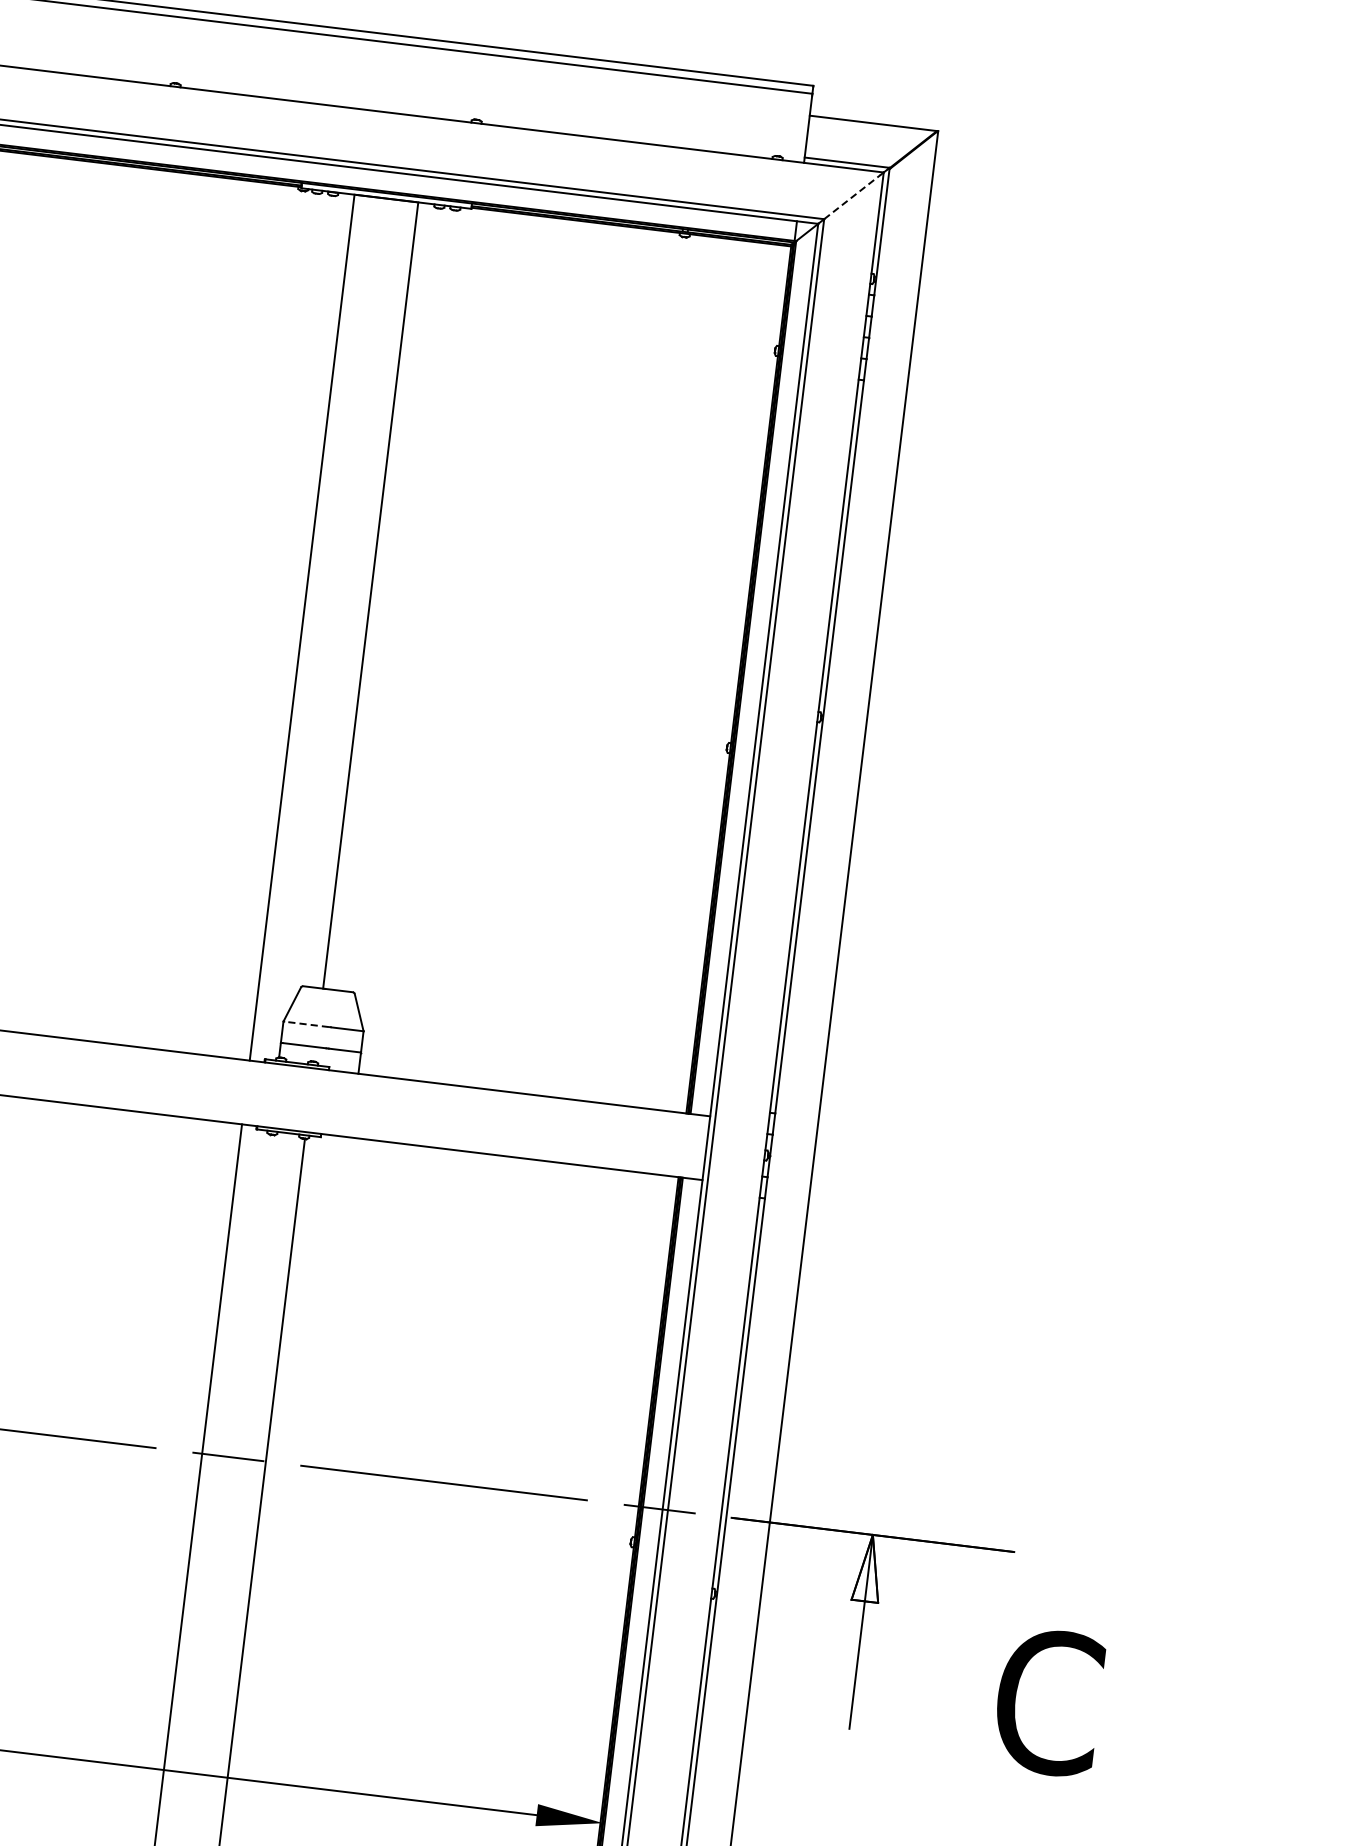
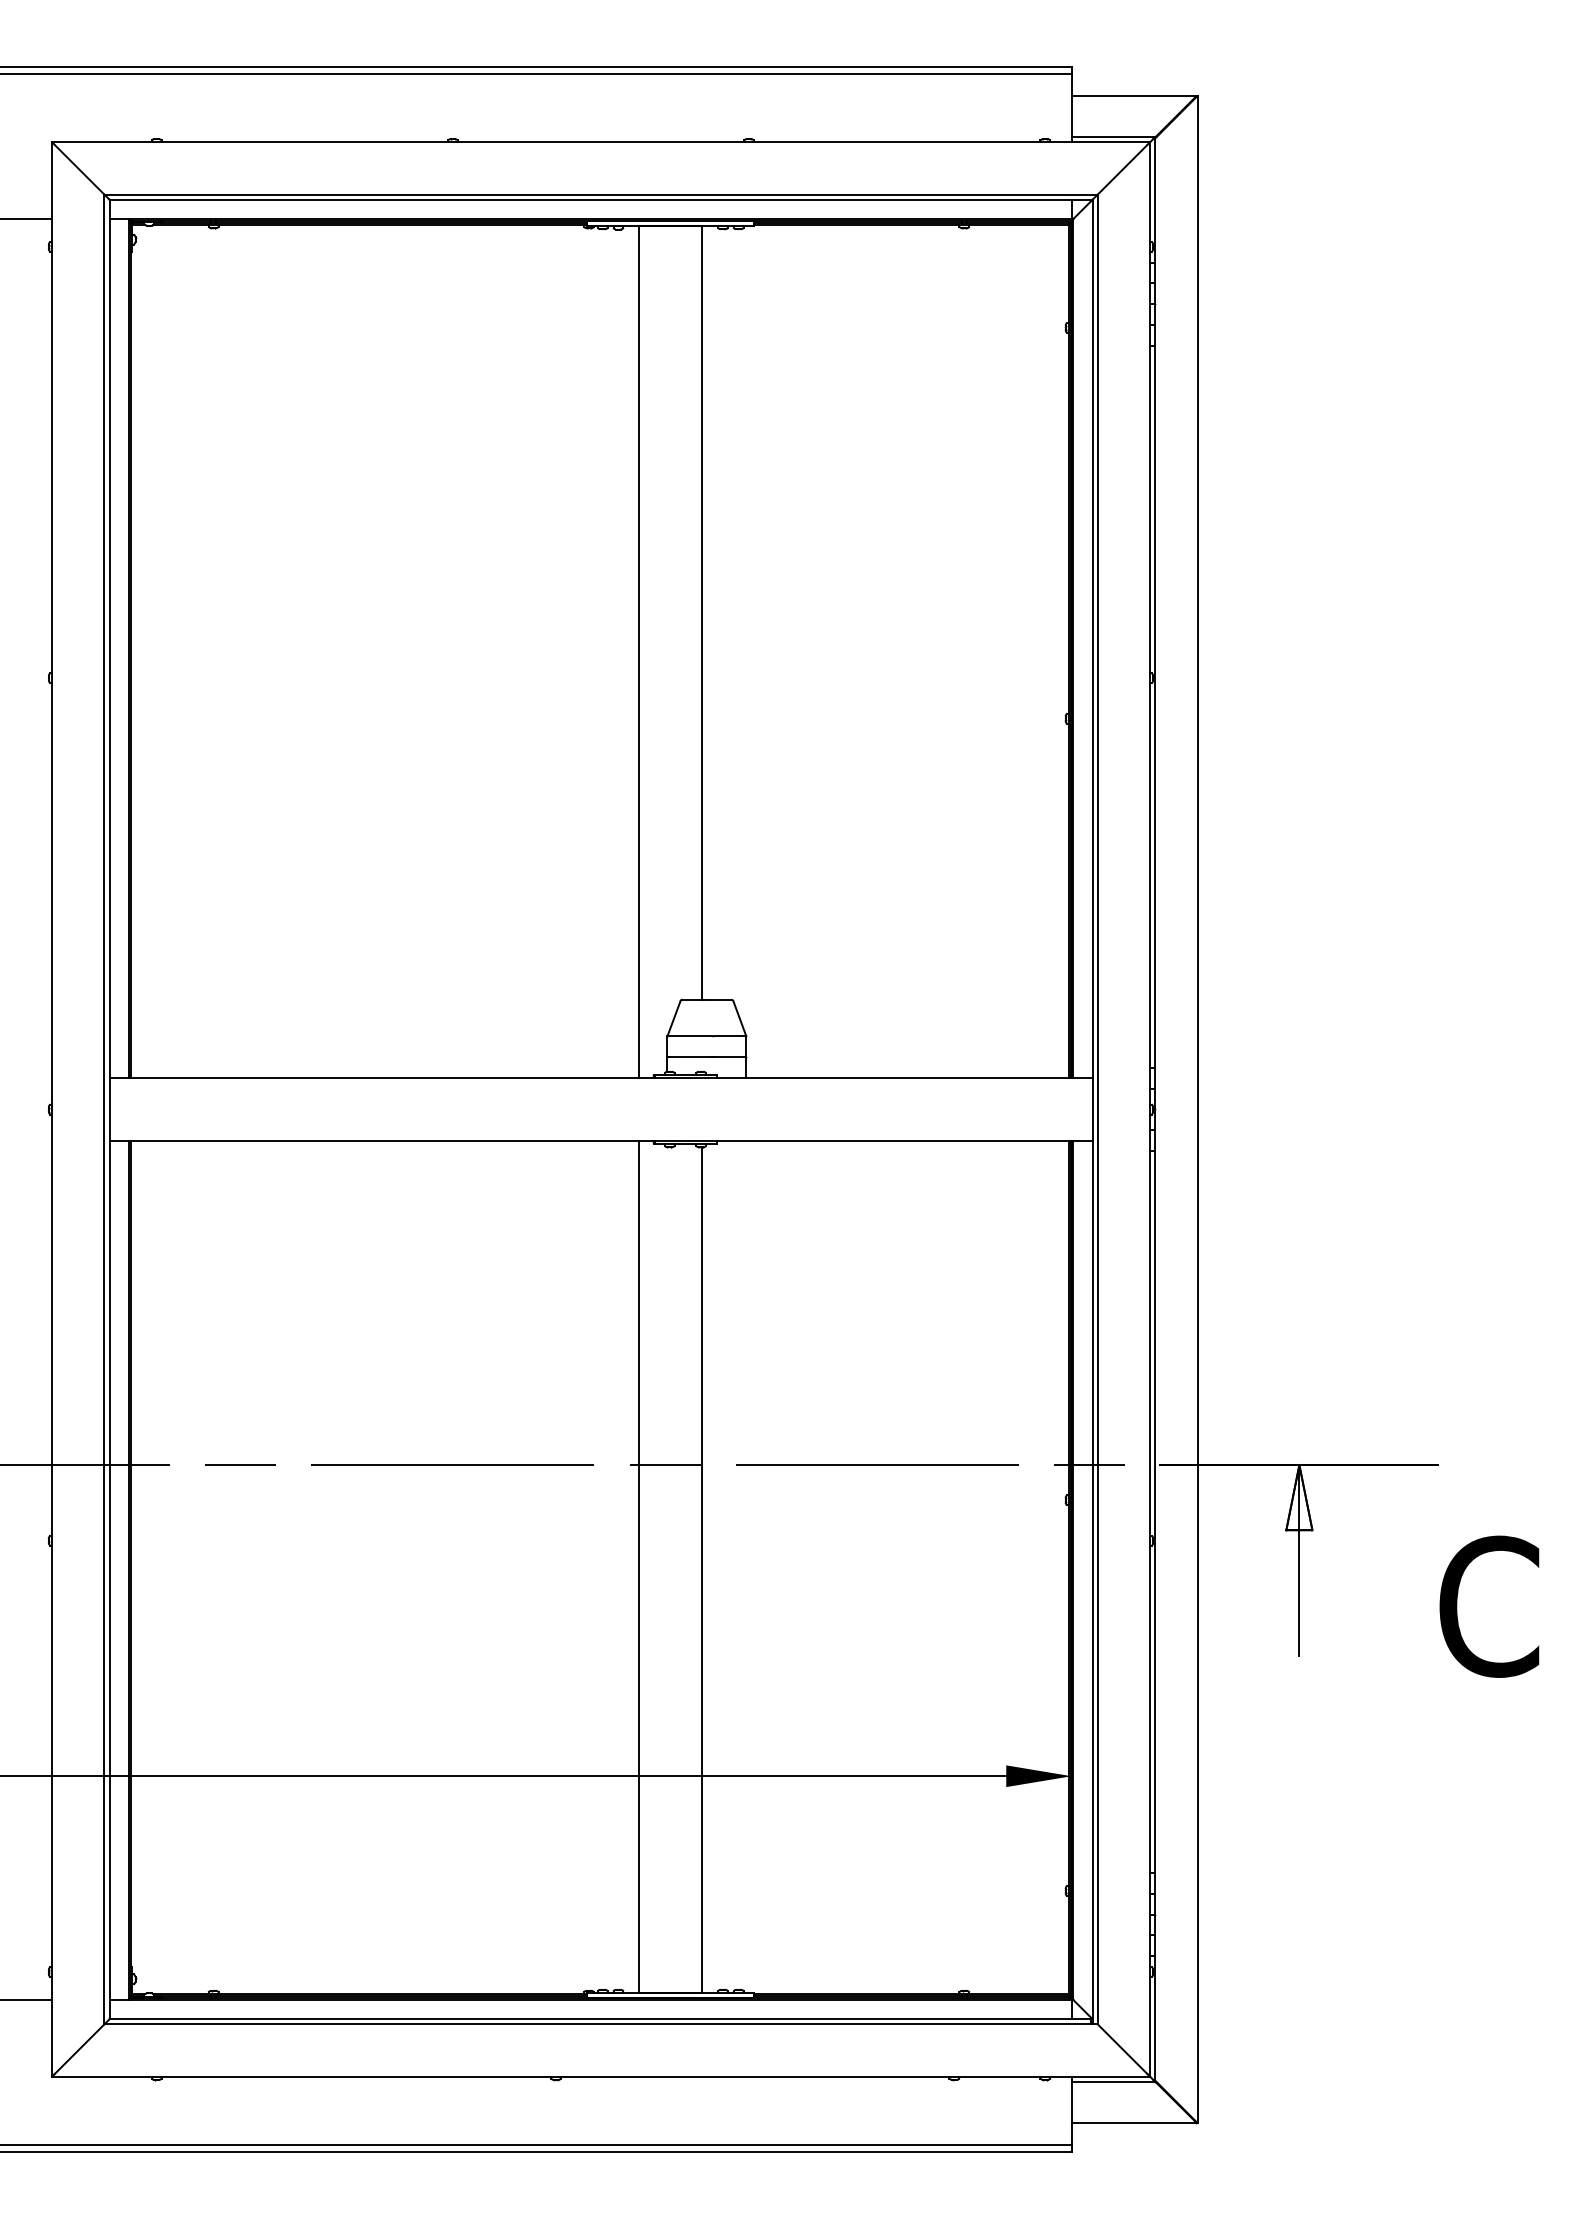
line: (852, 196) -> (1122, 169), dashed -> solid
line: (306, 1024) -> (690, 1036), dashed -> solid

